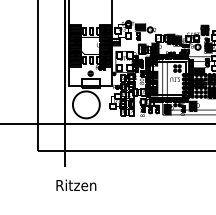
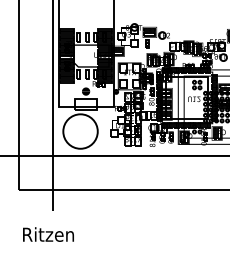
text: (76, 185) -> (48, 234), moved

